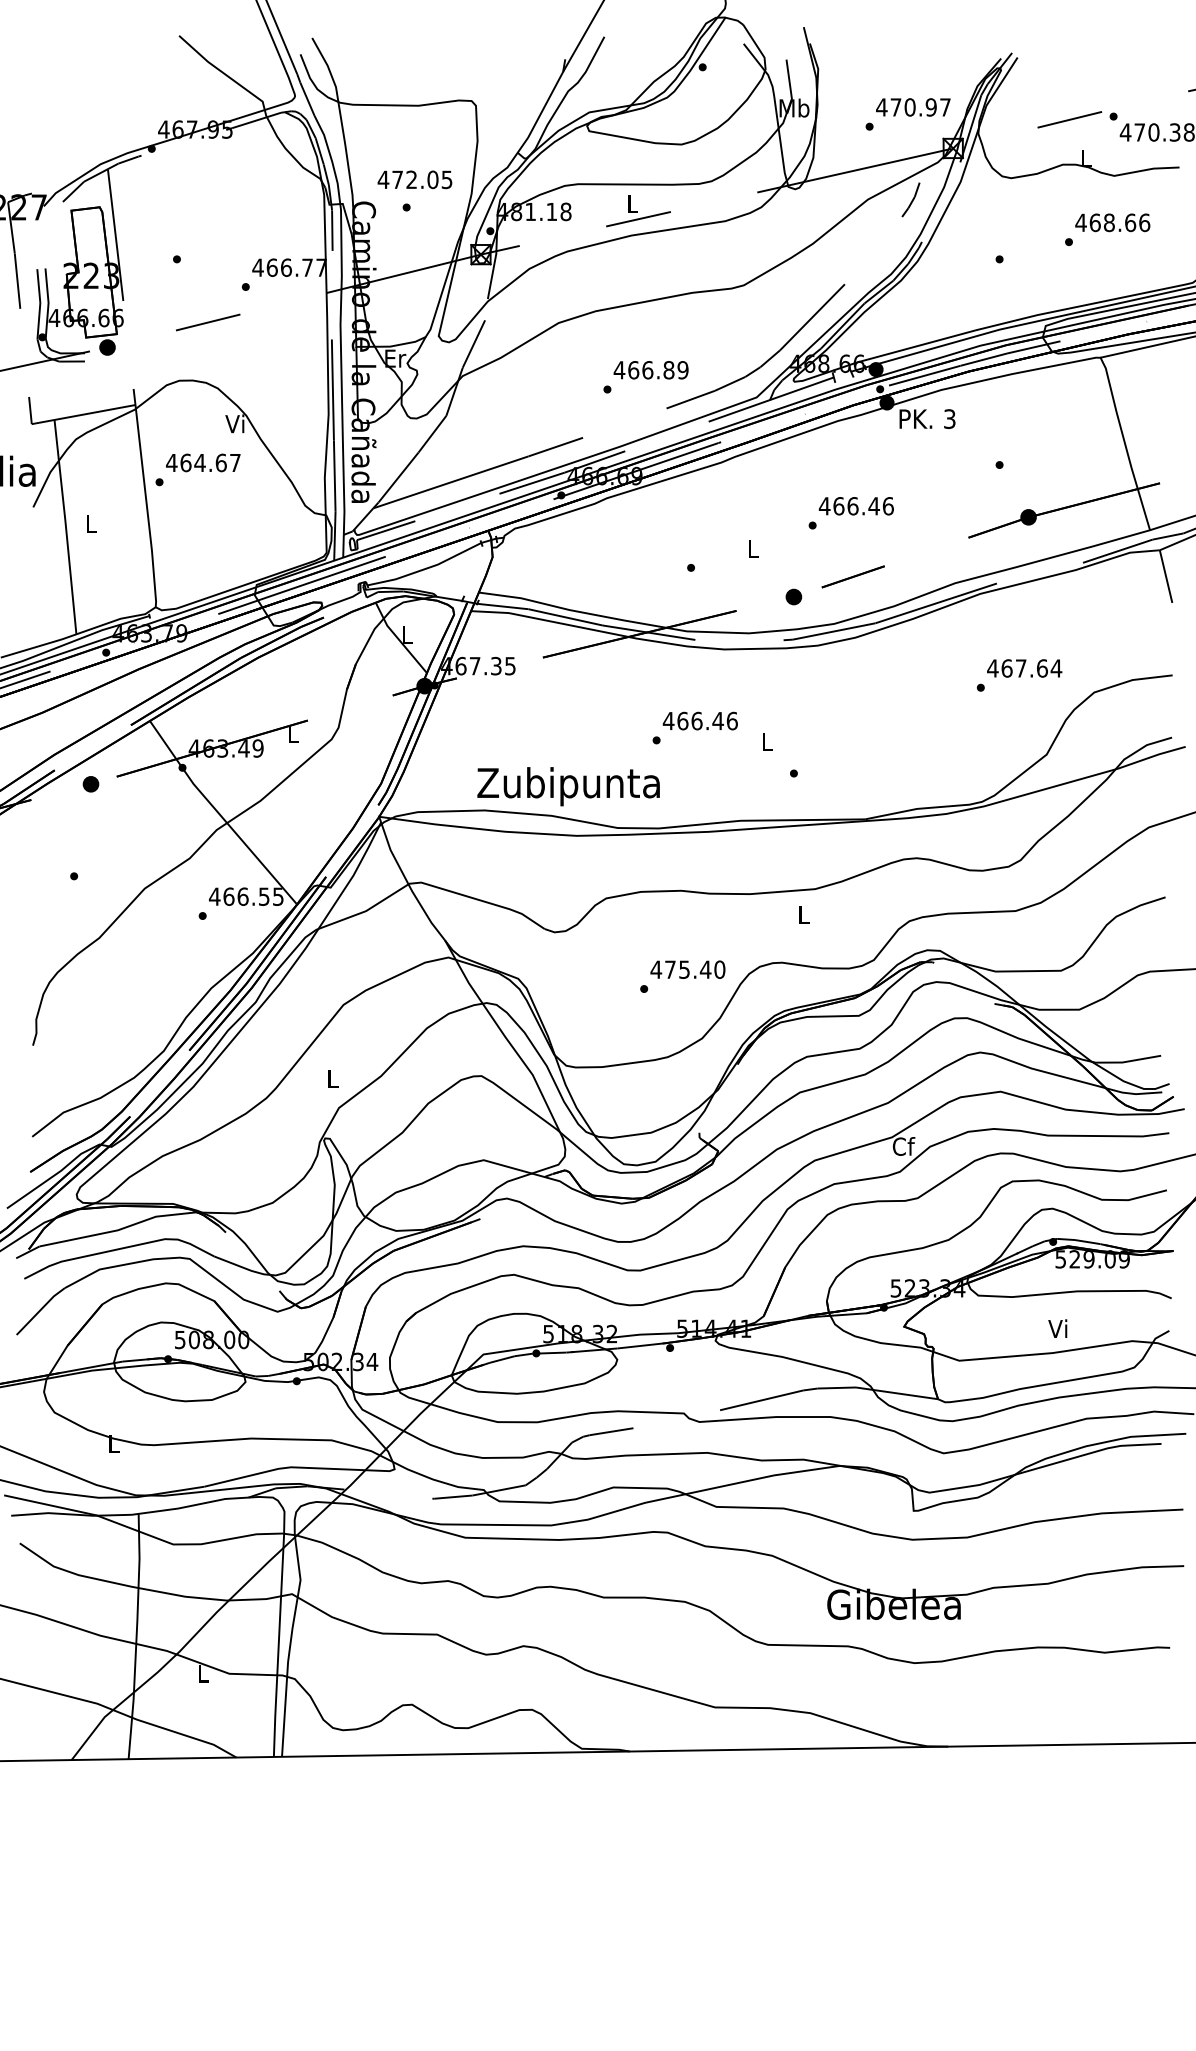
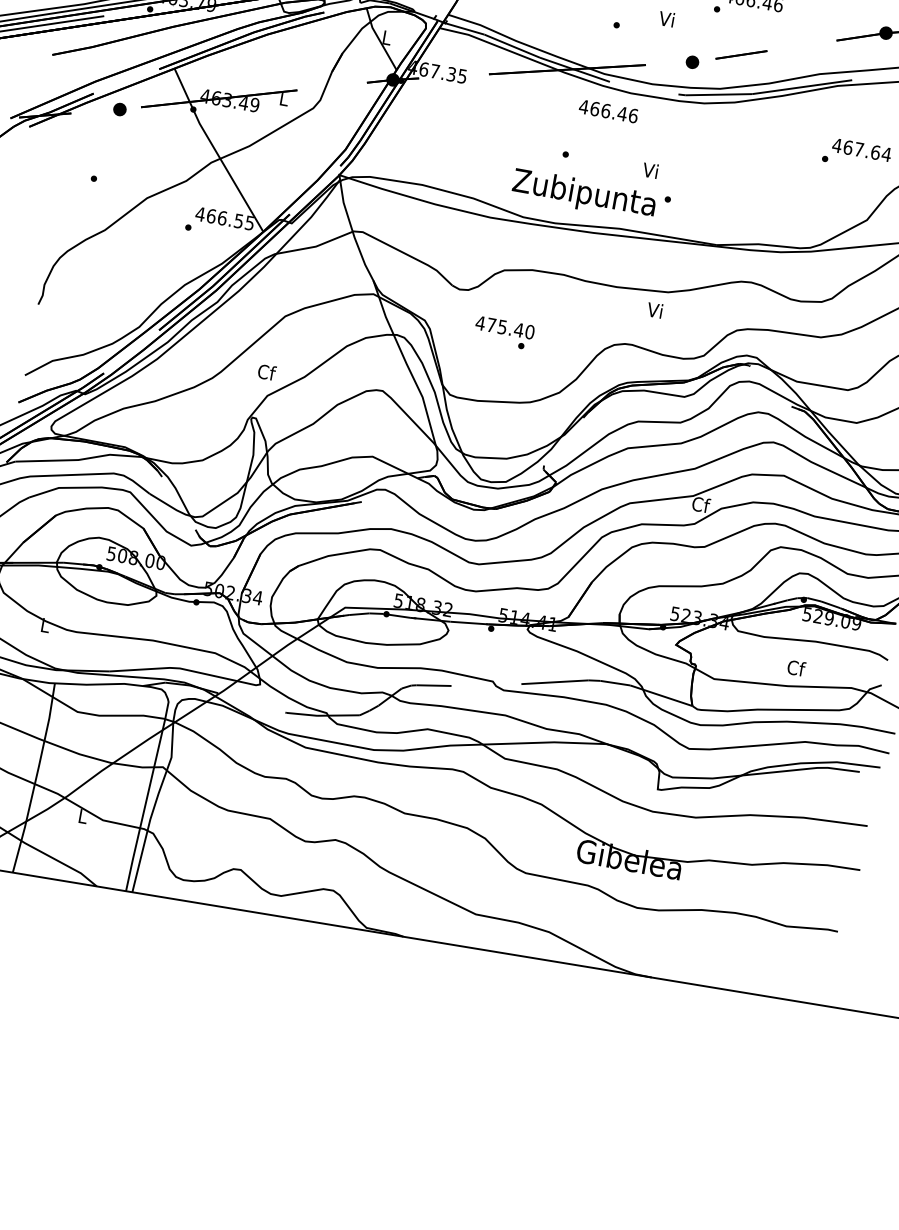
text: (751, 548) -> (666, 18), L -> Vi
text: (699, 720) -> (608, 110), moved
text: (765, 741) -> (650, 170), L -> Vi
text: (568, 786) -> (584, 194), moved
text: (802, 914) -> (654, 310), L -> Vi
text: (687, 969) -> (504, 327), moved
text: (333, 1078) -> (267, 372), L -> Cf
text: (1059, 1328) -> (796, 668), Vi -> Cf

